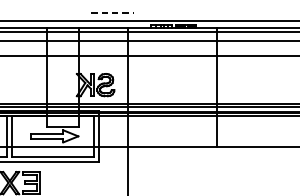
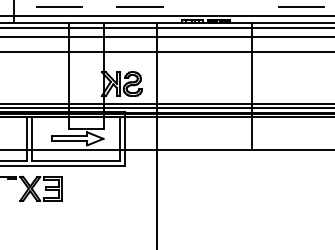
line: (36, 13) -> (58, 7), added
line: (112, 13) -> (139, 7), dashed -> solid
line: (262, 13) -> (300, 7), added

